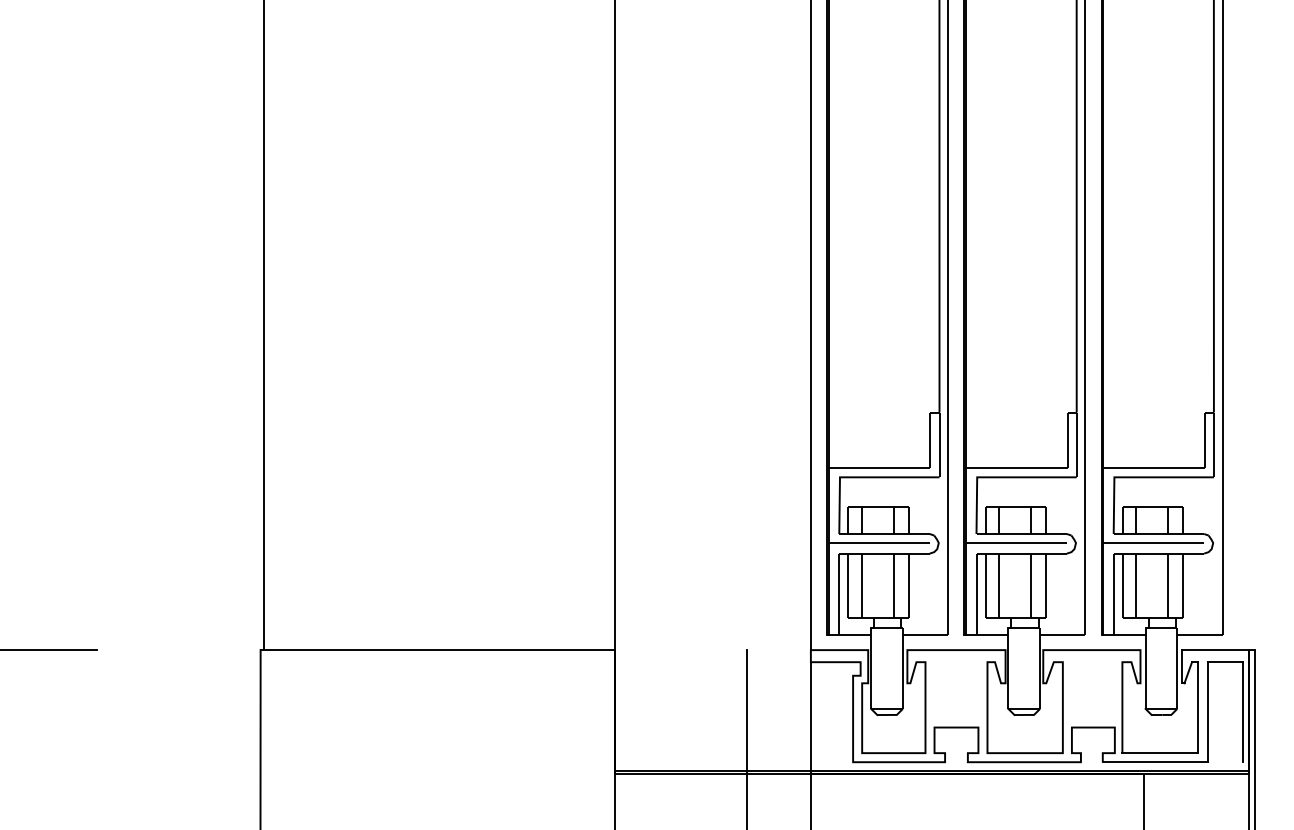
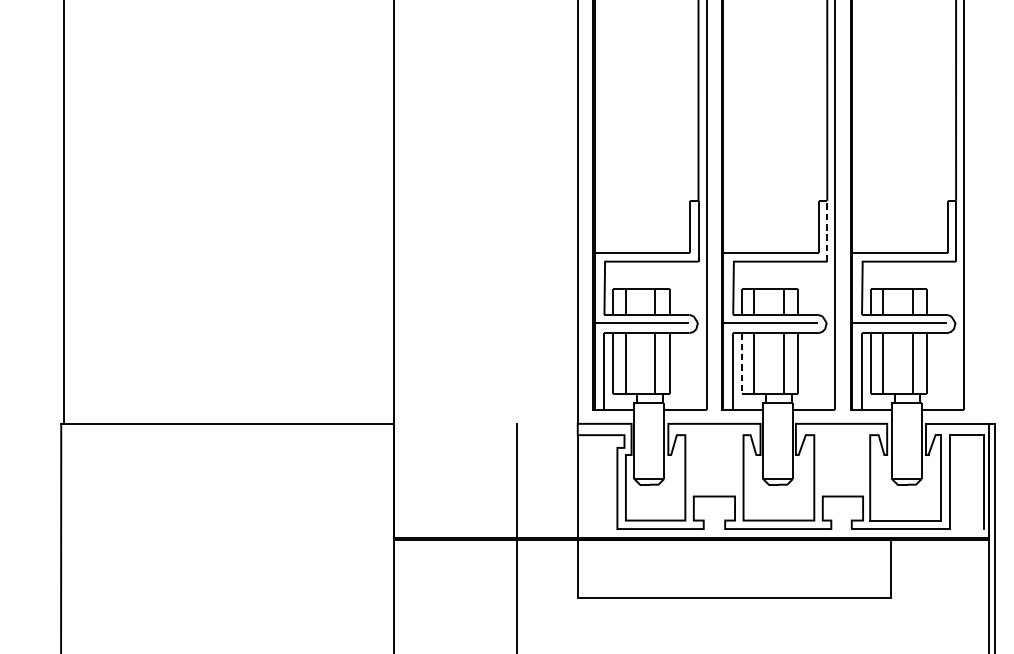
line: (1076, 444) -> (827, 230), solid -> dashed
line: (985, 586) -> (741, 364), solid -> dashed

